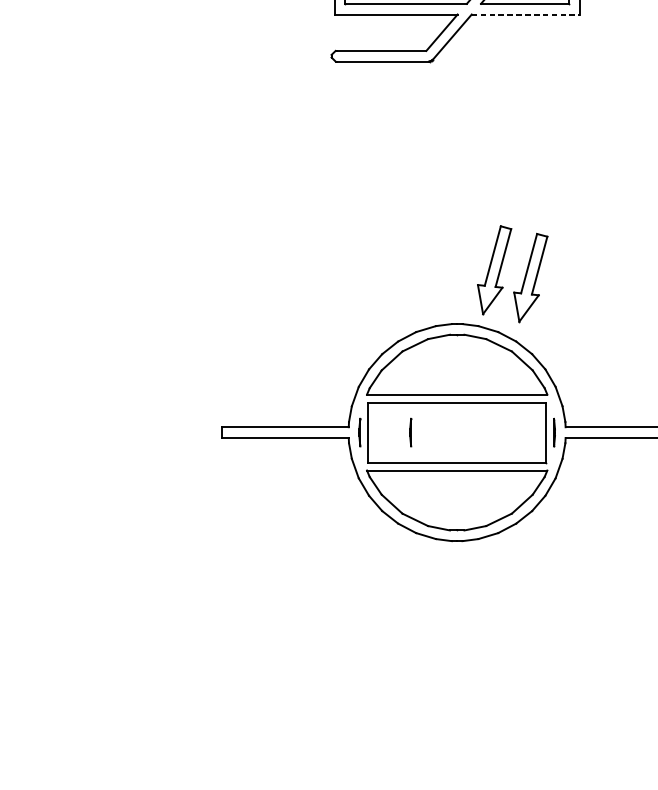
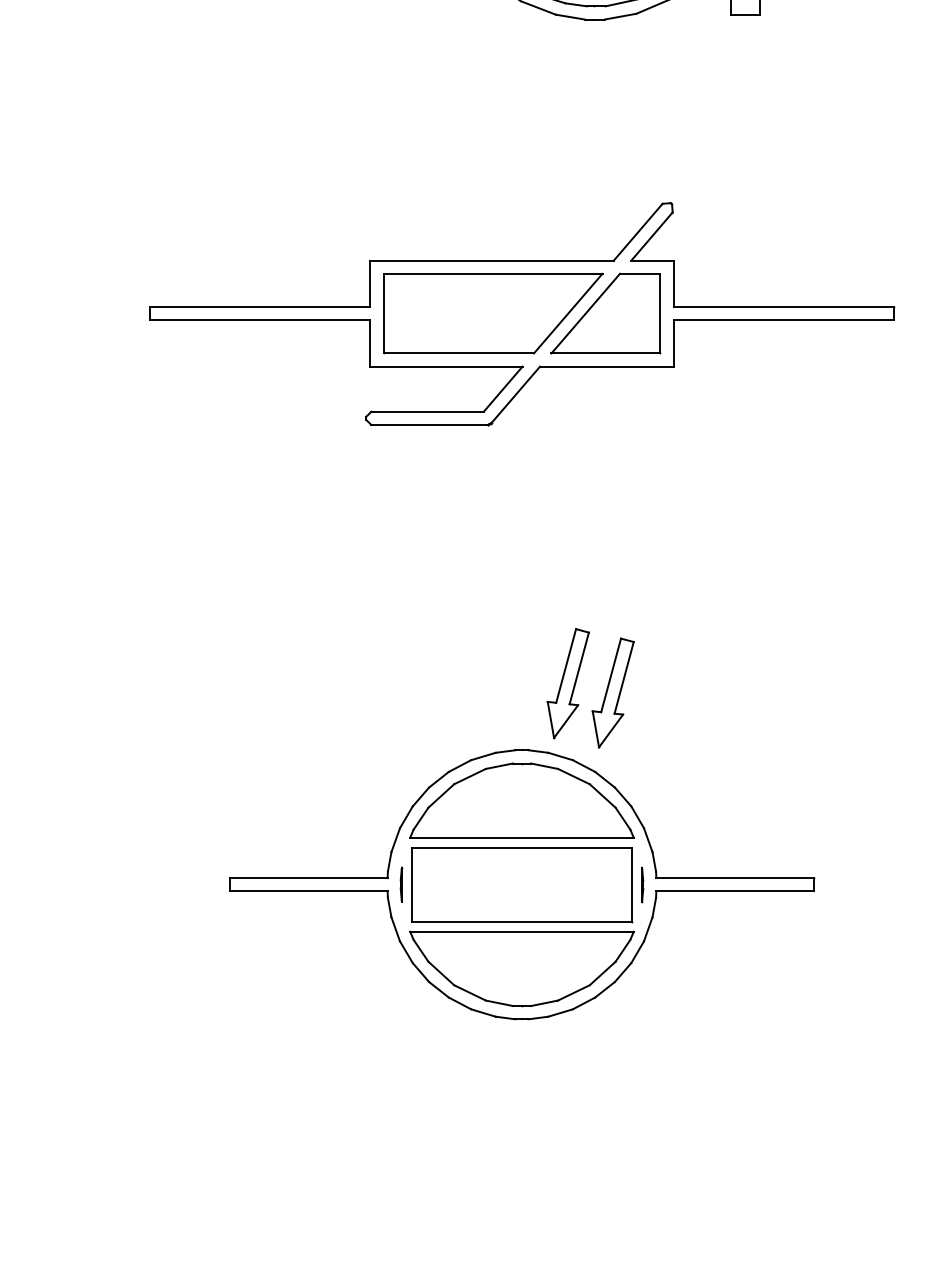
line: (525, 14) -> (606, 366), dashed -> solid
line: (410, 432) -> (464, 884), removed

